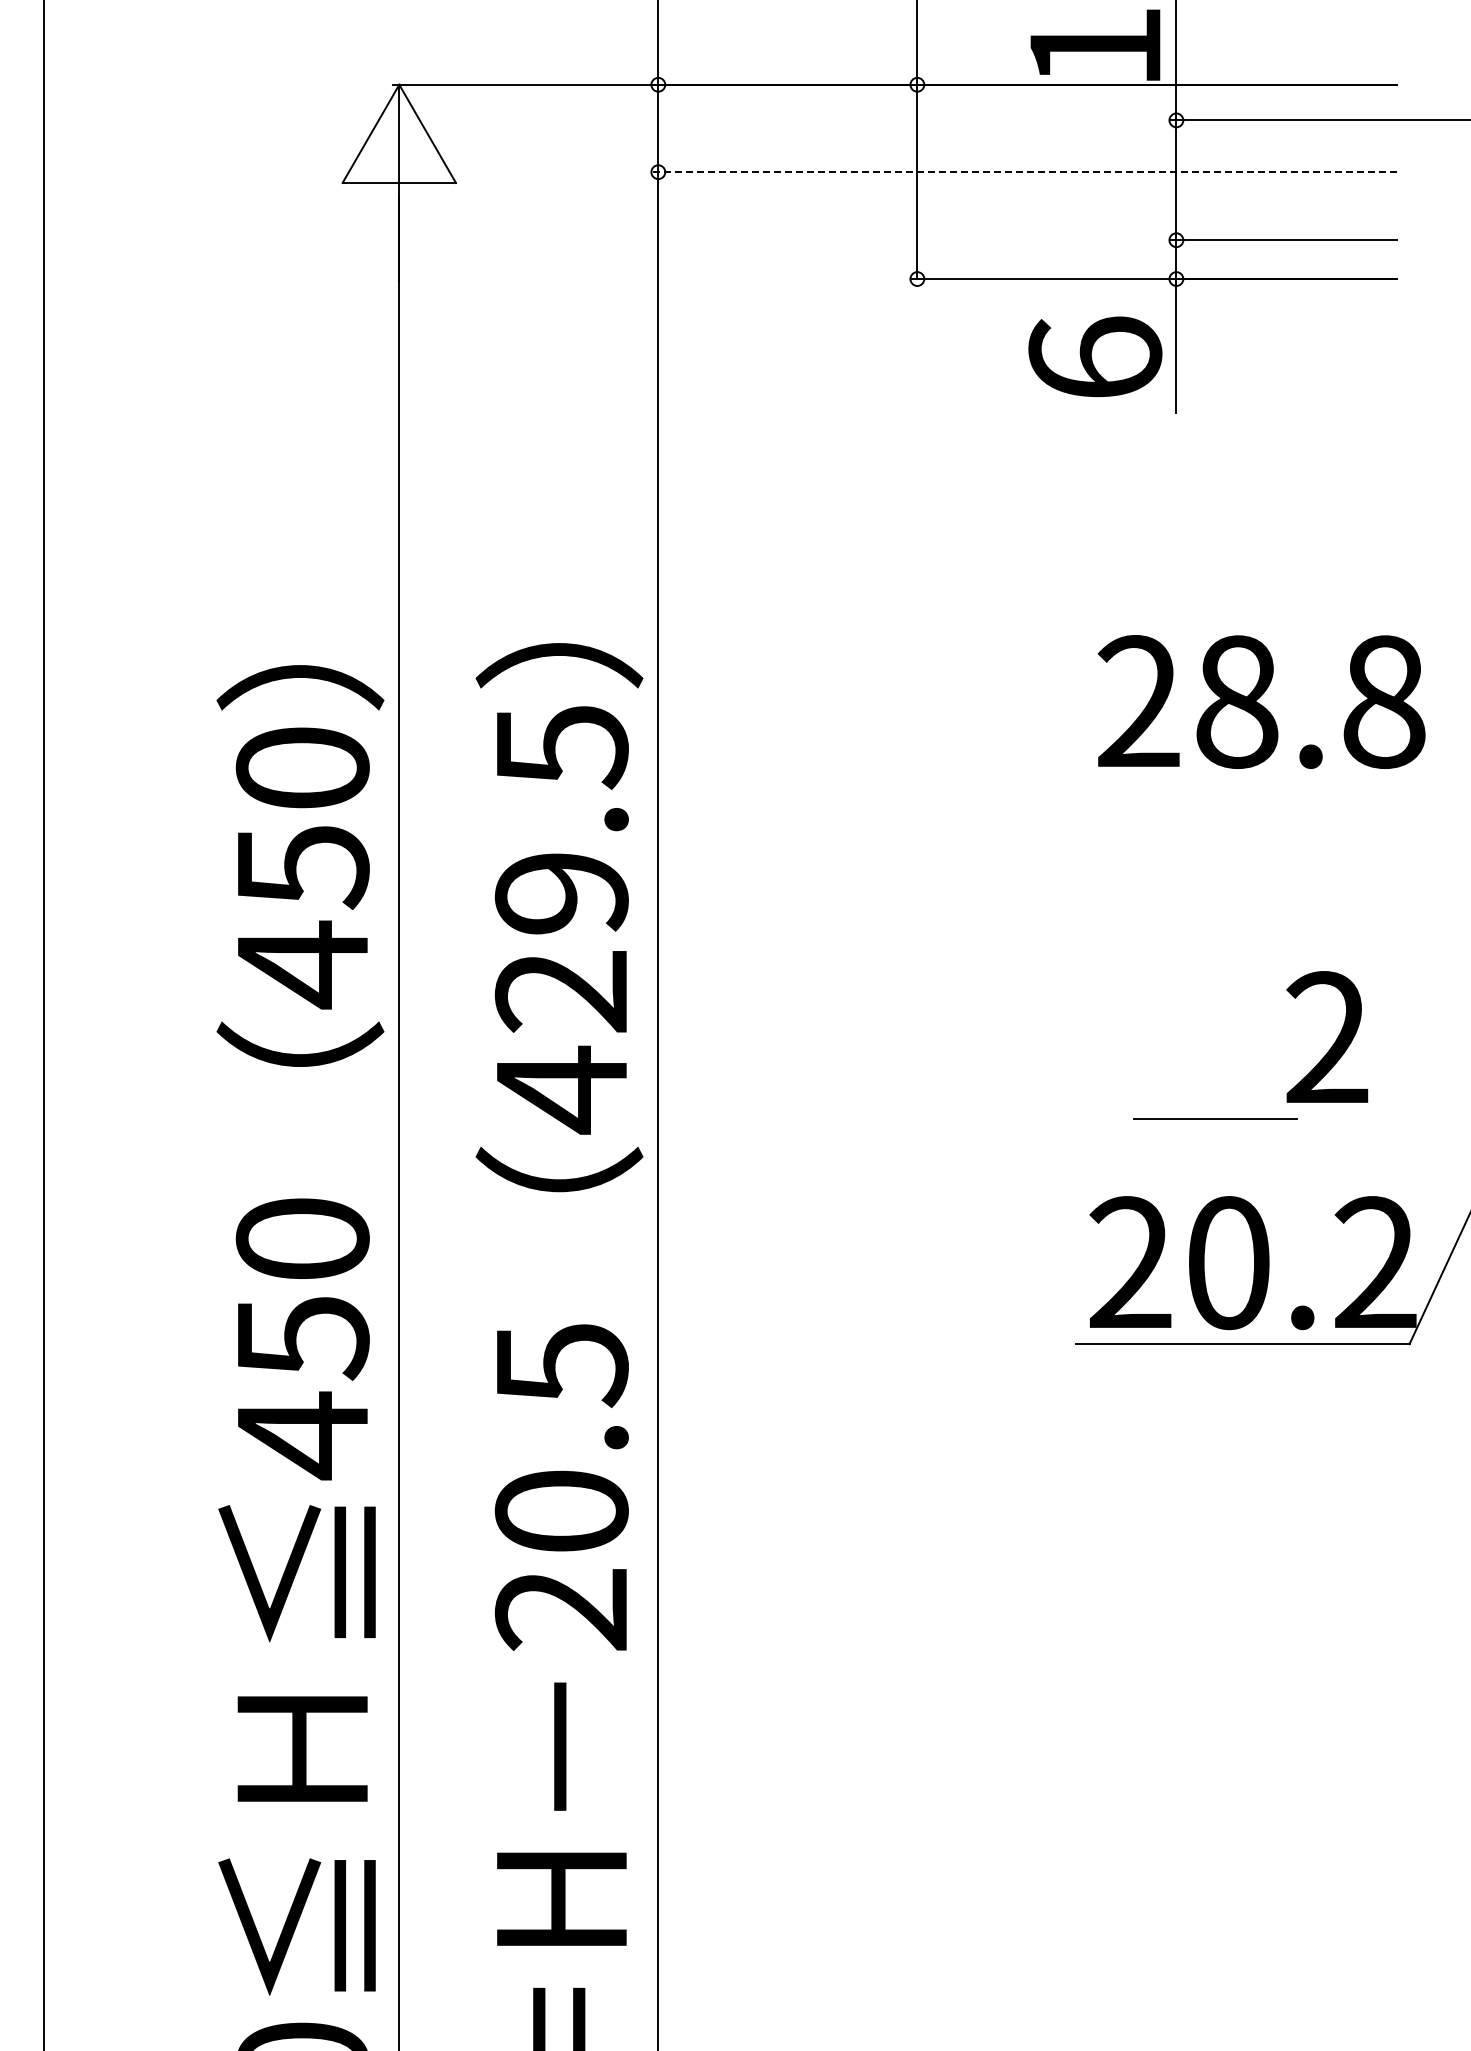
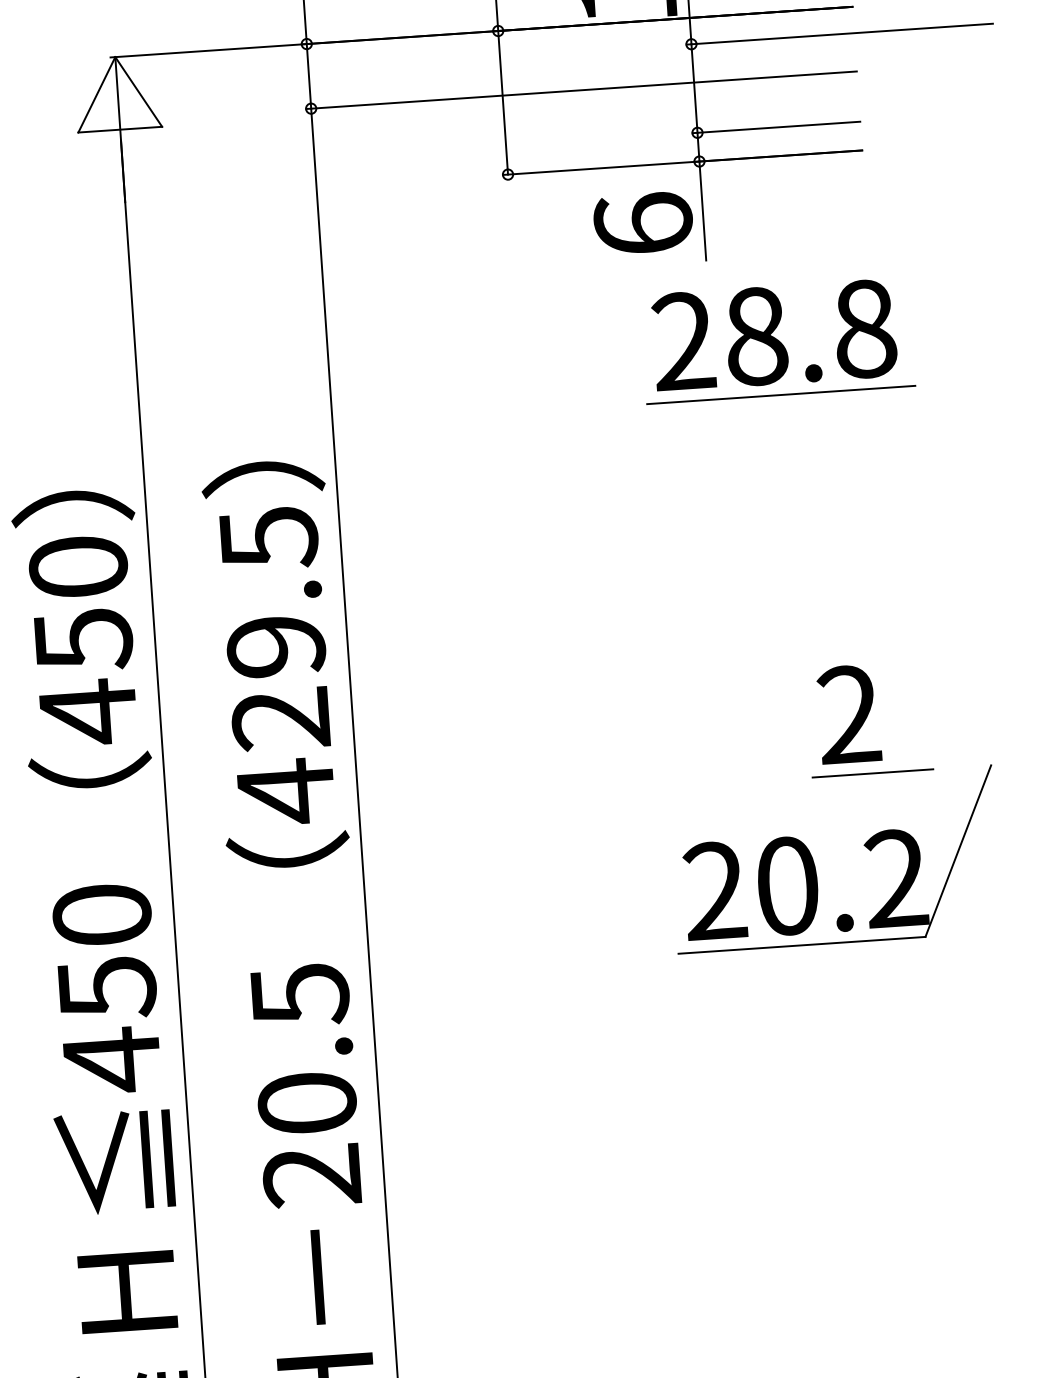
line: (1023, 172) -> (581, 90), dashed -> solid
line: (1264, 600) -> (780, 394), added
text: (1261, 701) -> (774, 334), moved
line: (1215, 1118) -> (872, 773), moved

